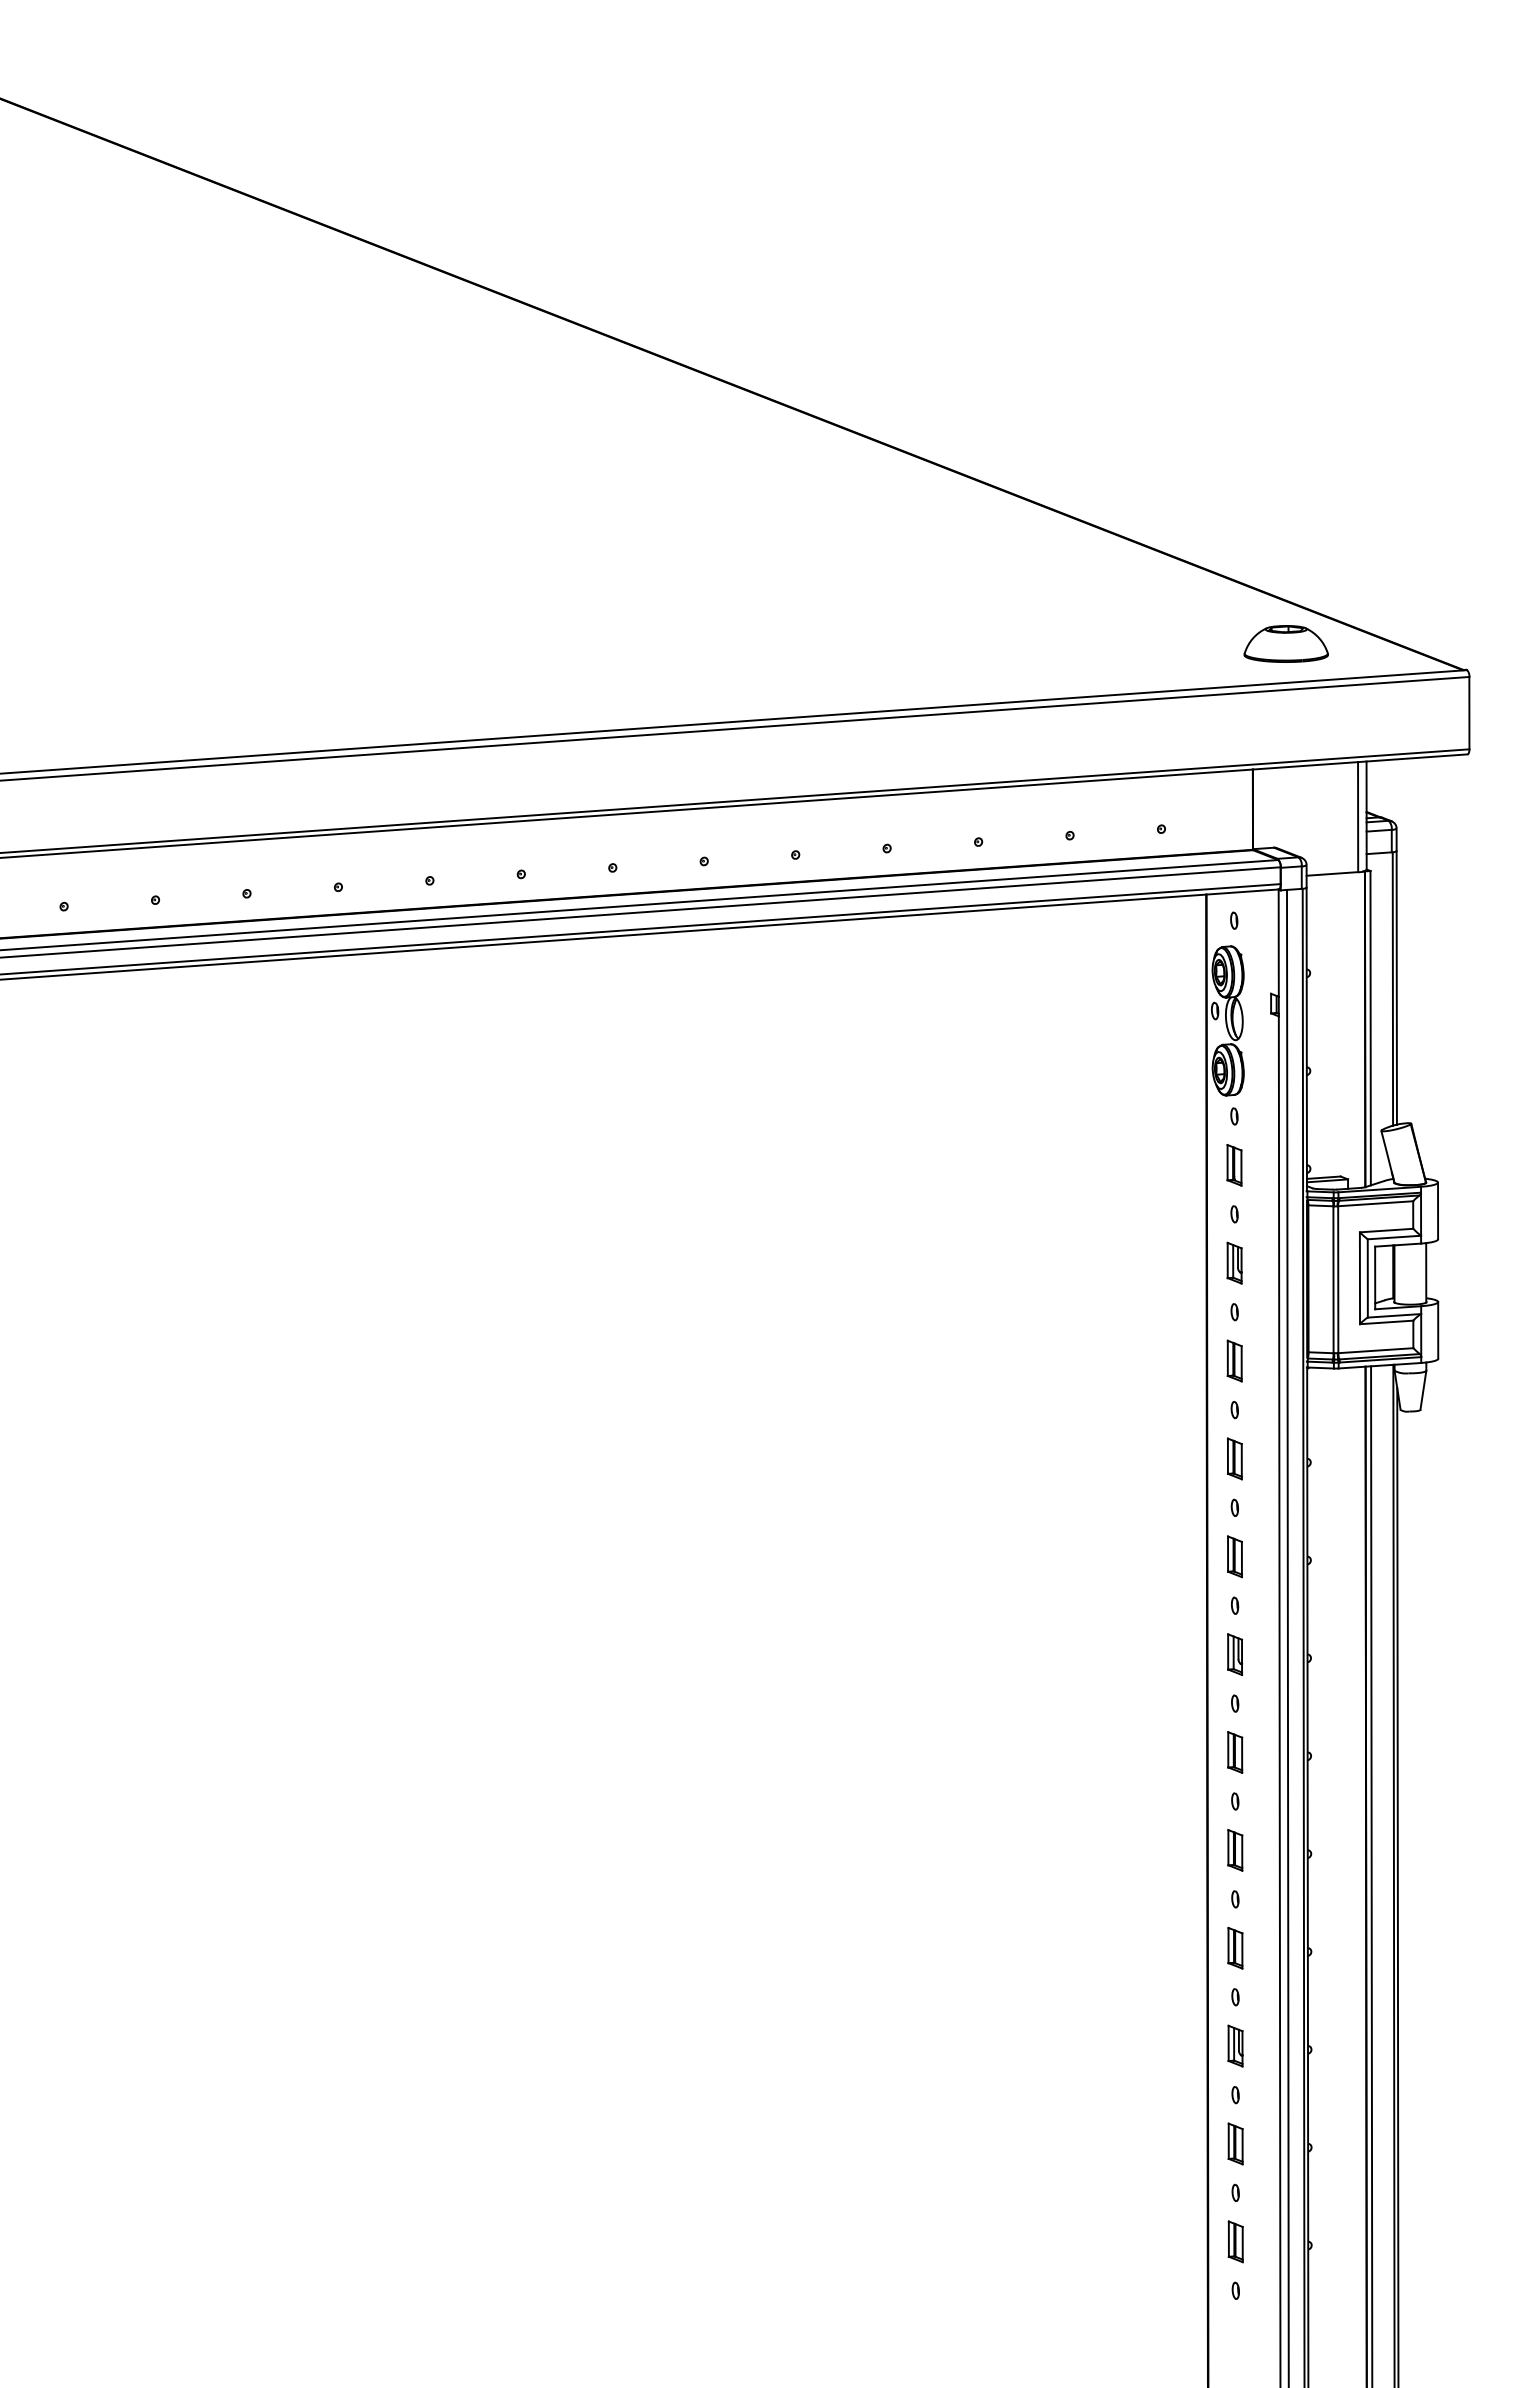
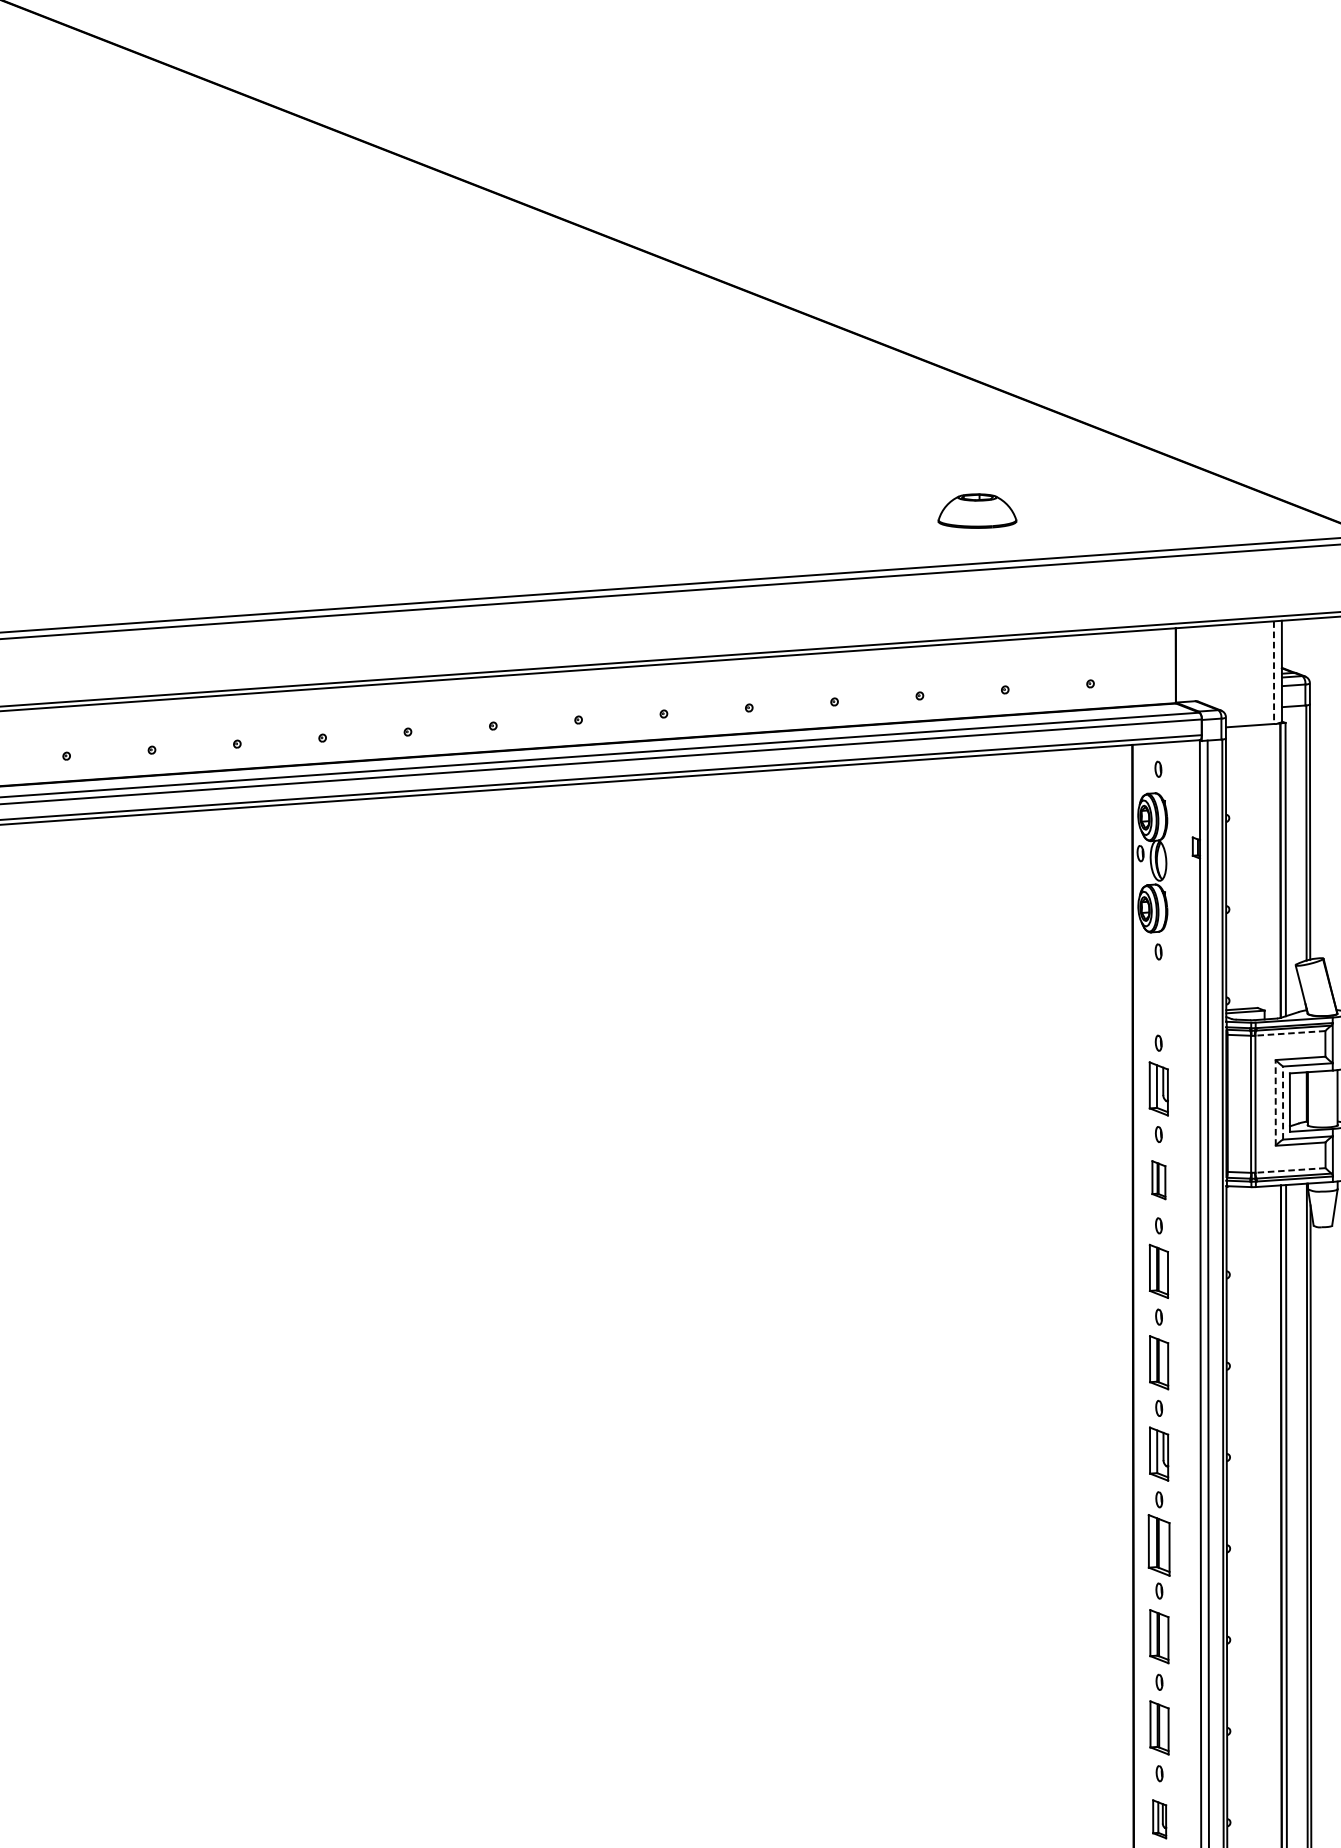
part: (1285, 643) -> (976, 510), moved
line: (1358, 817) -> (1274, 673), solid -> dashed
part: (1234, 1165) -> (1158, 997), removed
line: (1375, 1203) -> (1290, 1033), solid -> dashed
part: (1234, 1262) -> (1158, 1088), size x1.4
line: (1367, 1277) -> (1282, 1102), solid -> dashed
line: (1359, 1278) -> (1275, 1103), solid -> dashed
line: (1375, 1350) -> (1290, 1170), solid -> dashed
part: (1234, 1458) -> (1158, 1271), size x1.4
part: (1234, 1556) -> (1158, 1362), size x1.4
part: (1235, 1654) -> (1159, 1453), size x1.4
part: (1235, 1752) -> (1159, 1545), size x1.6
part: (1235, 1850) -> (1159, 1636), size x1.4
part: (1235, 1948) -> (1159, 1728), size x1.4

